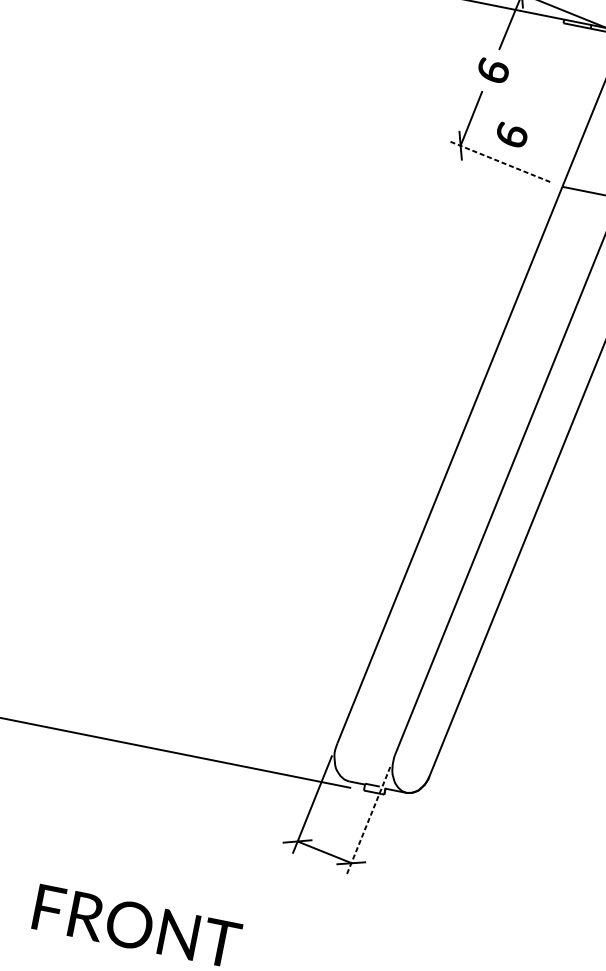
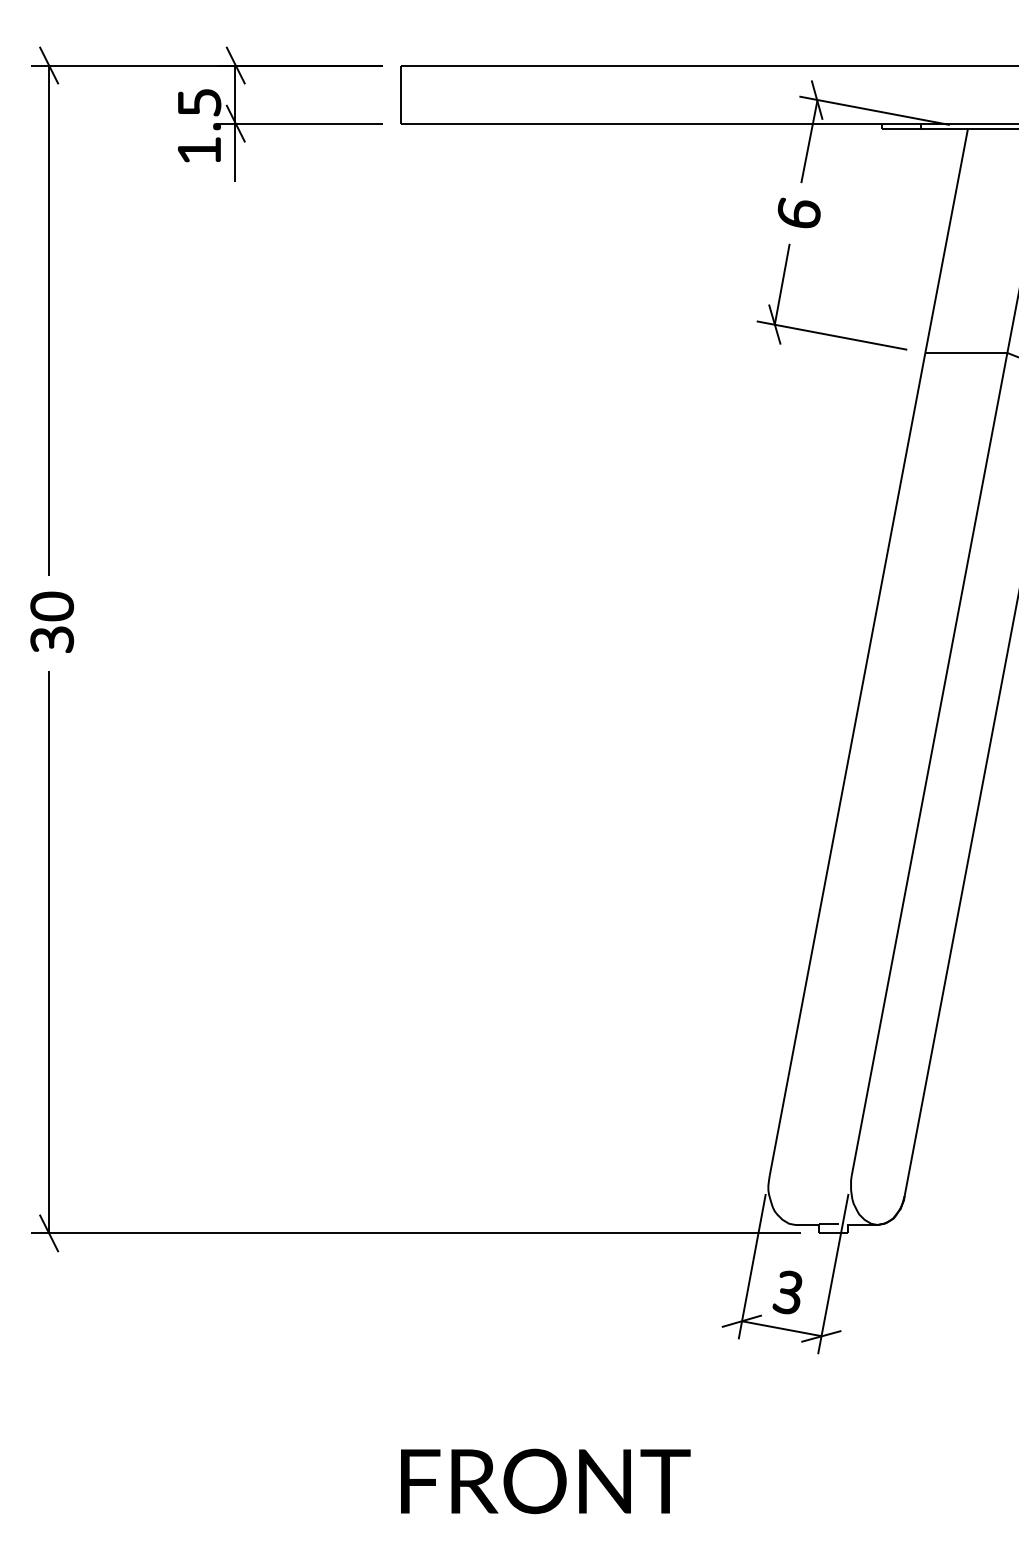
part: (511, 134) -> (841, 295), removed
line: (499, 161) -> (832, 335), dashed -> solid
line: (368, 821) -> (833, 1274), dashed -> solid
part: (333, 827) -> (787, 1292), added

